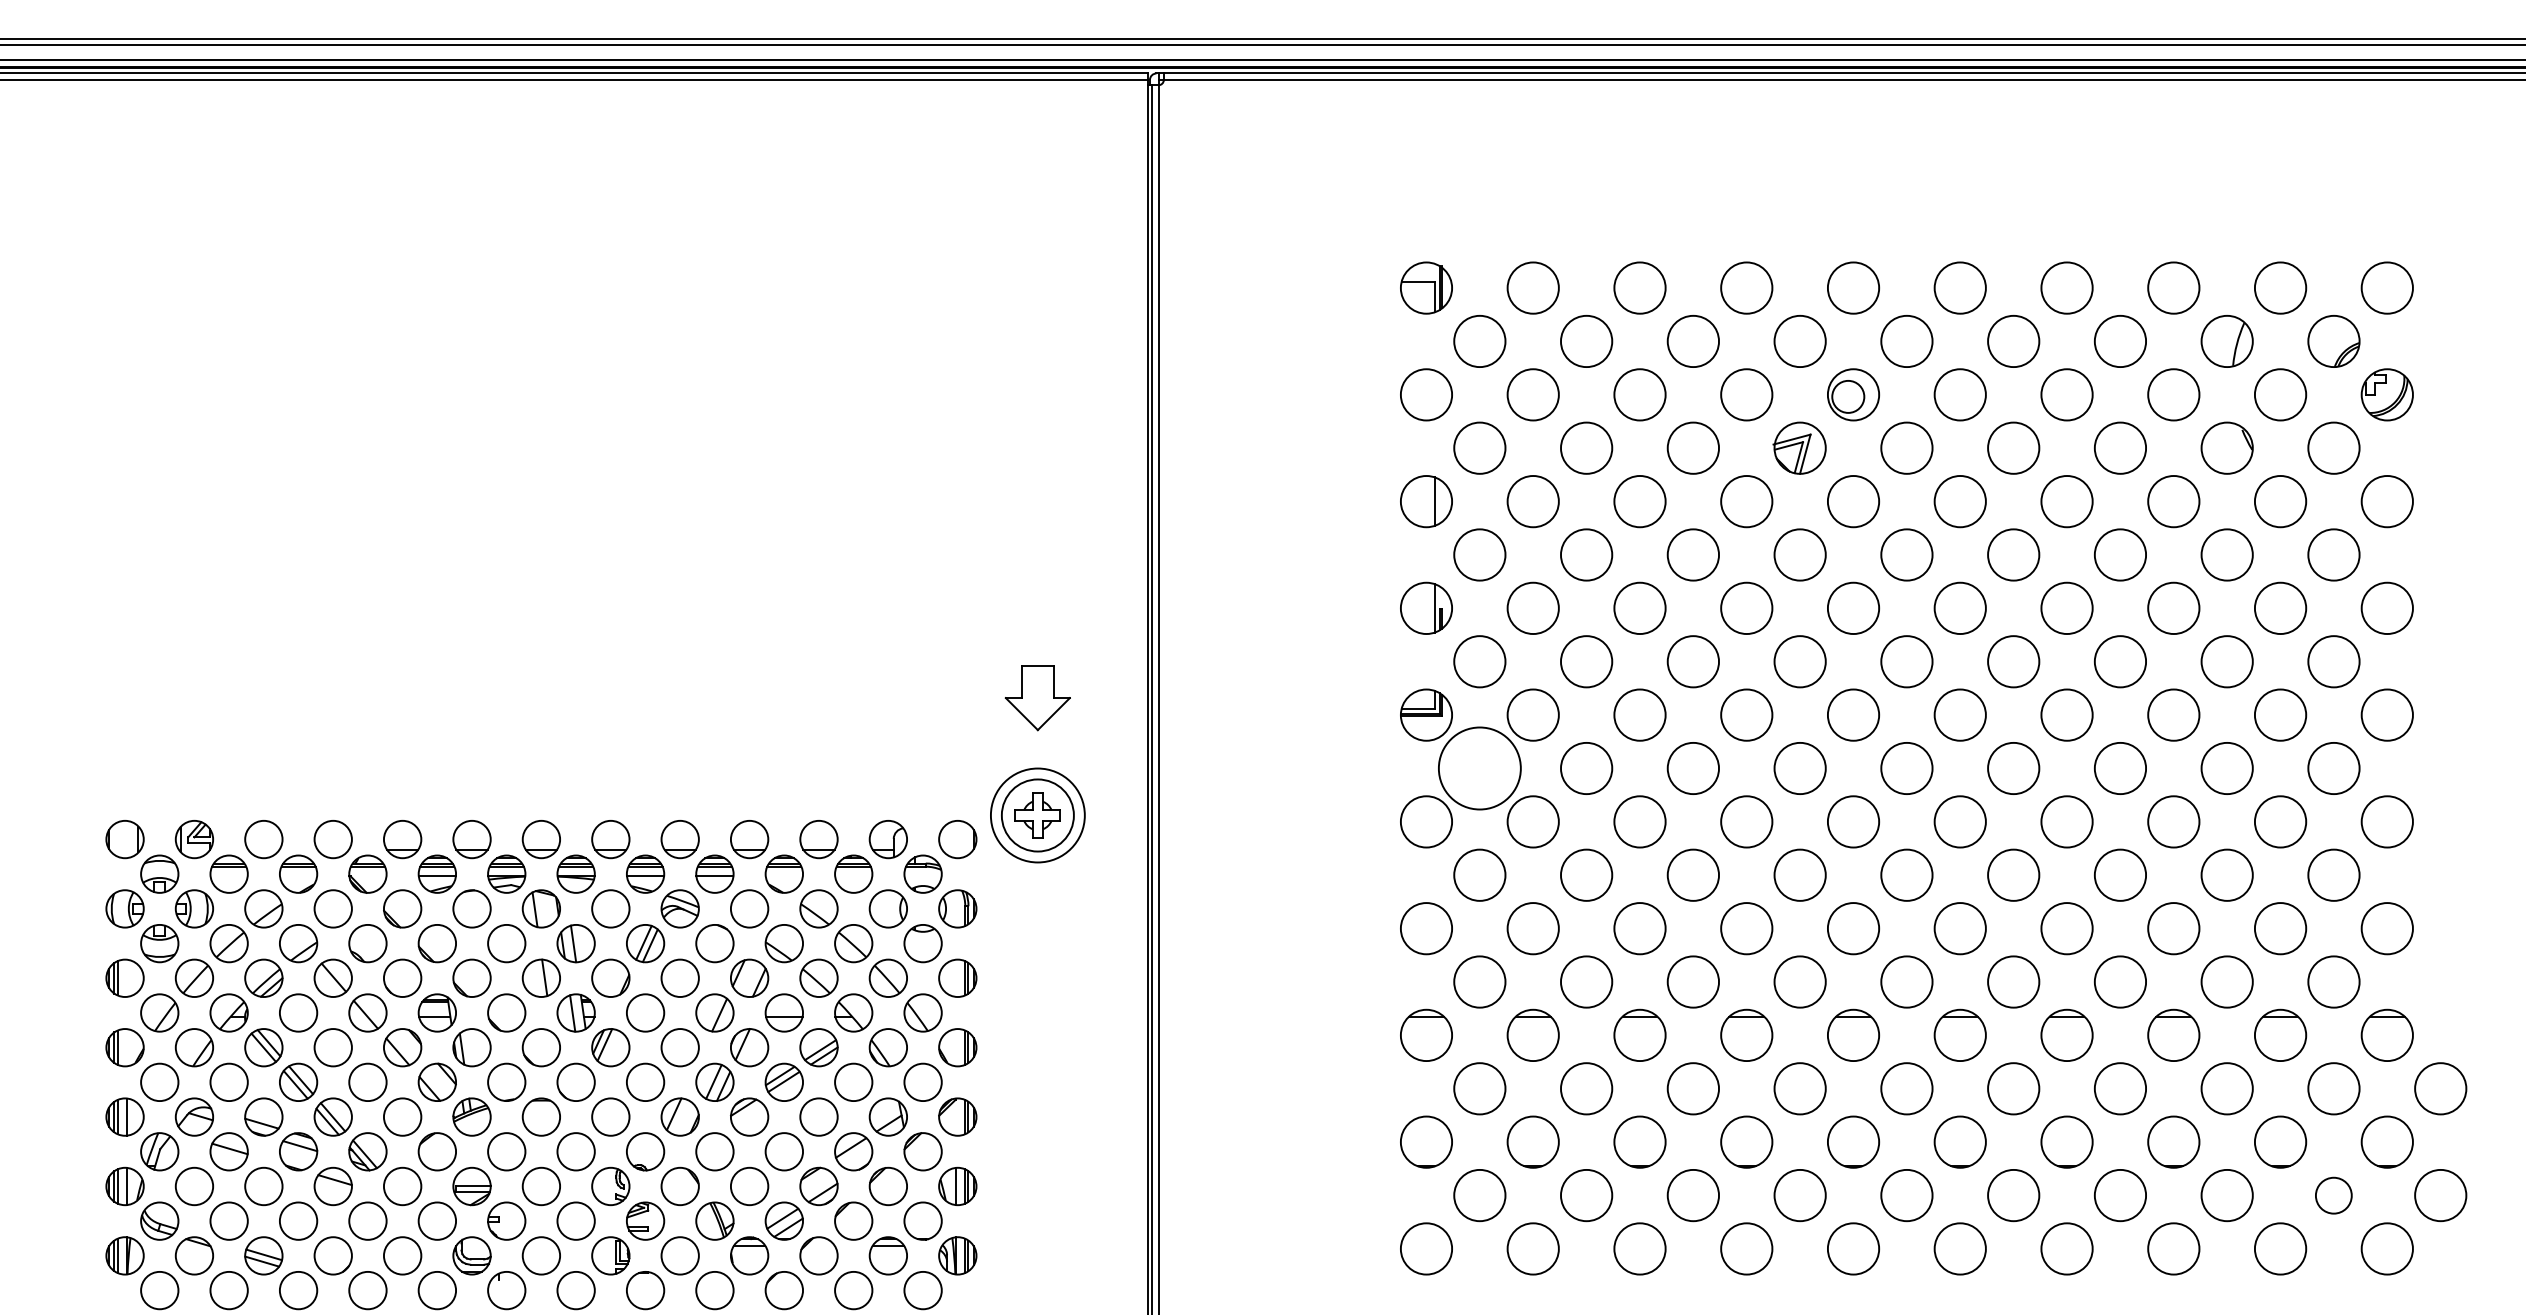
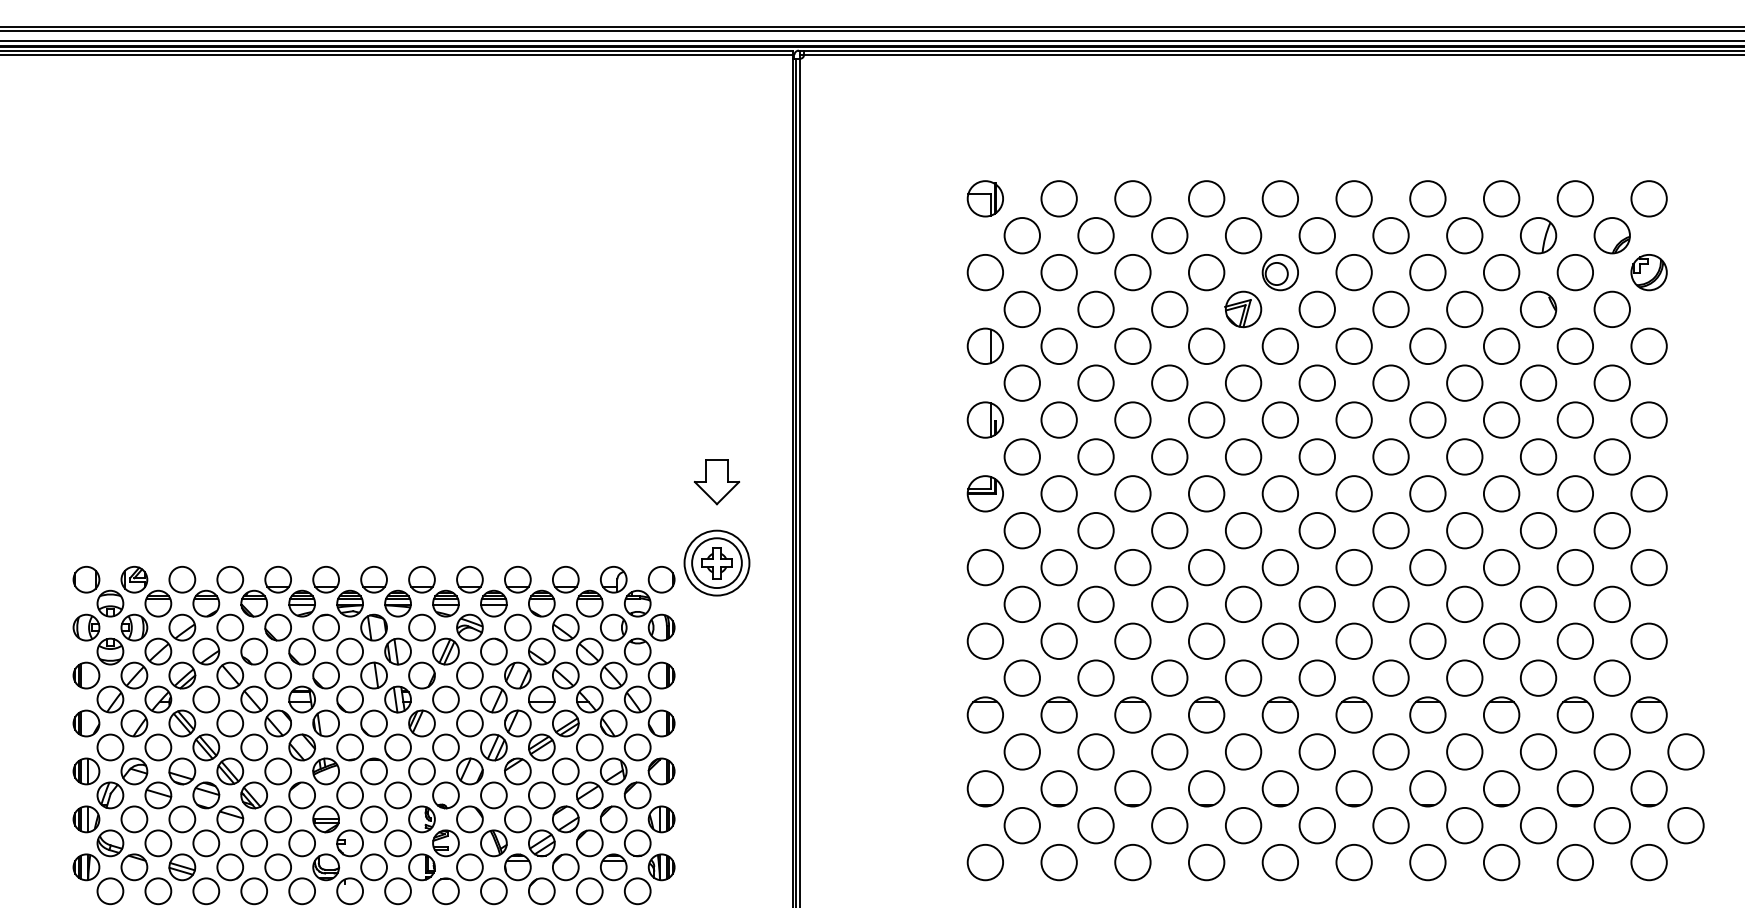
circle: (1480, 768) -> (1022, 530), size x0.62
circle: (2332, 1195) -> (1611, 825), size x1.43

